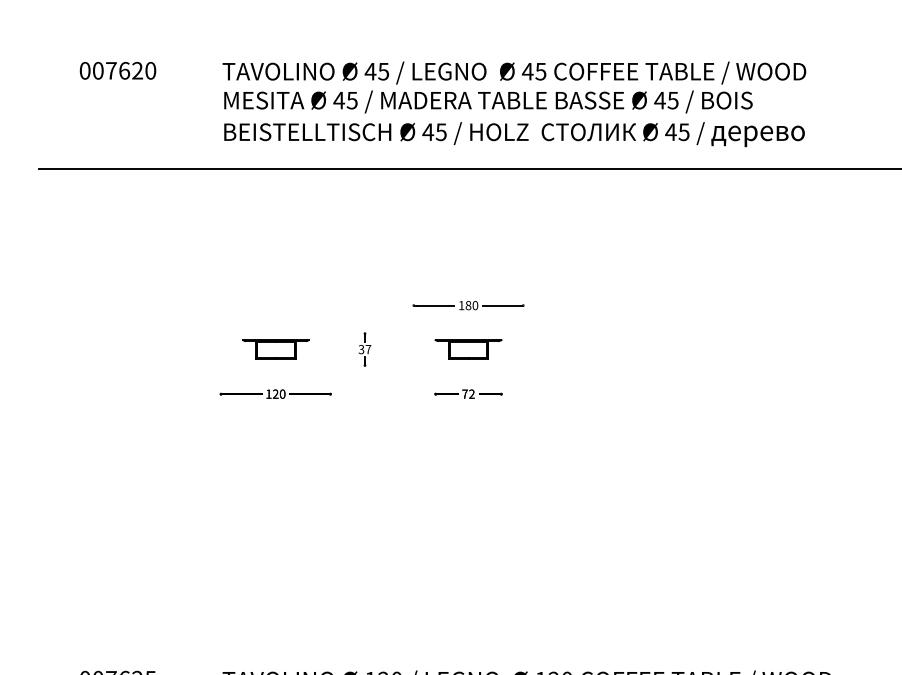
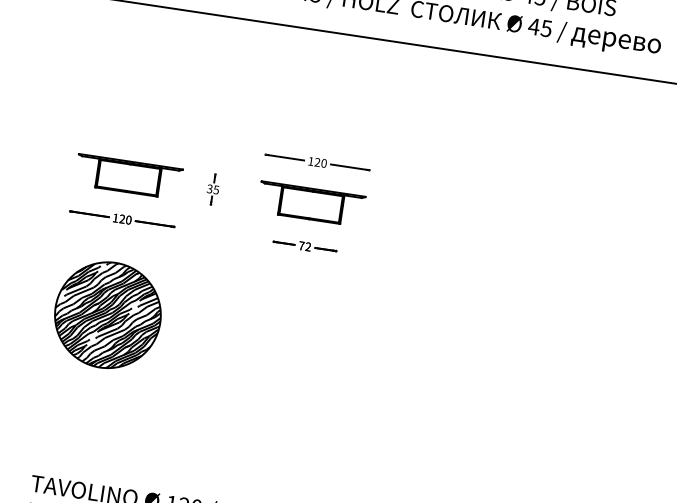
text: (468, 305) -> (317, 162), 180 -> 120
part: (275, 349) -> (128, 176), size x1.67
text: (368, 349) -> (216, 189), 37 -> 35
part: (468, 349) -> (311, 204), size x1.67
part: (275, 495) -> (107, 315), added

